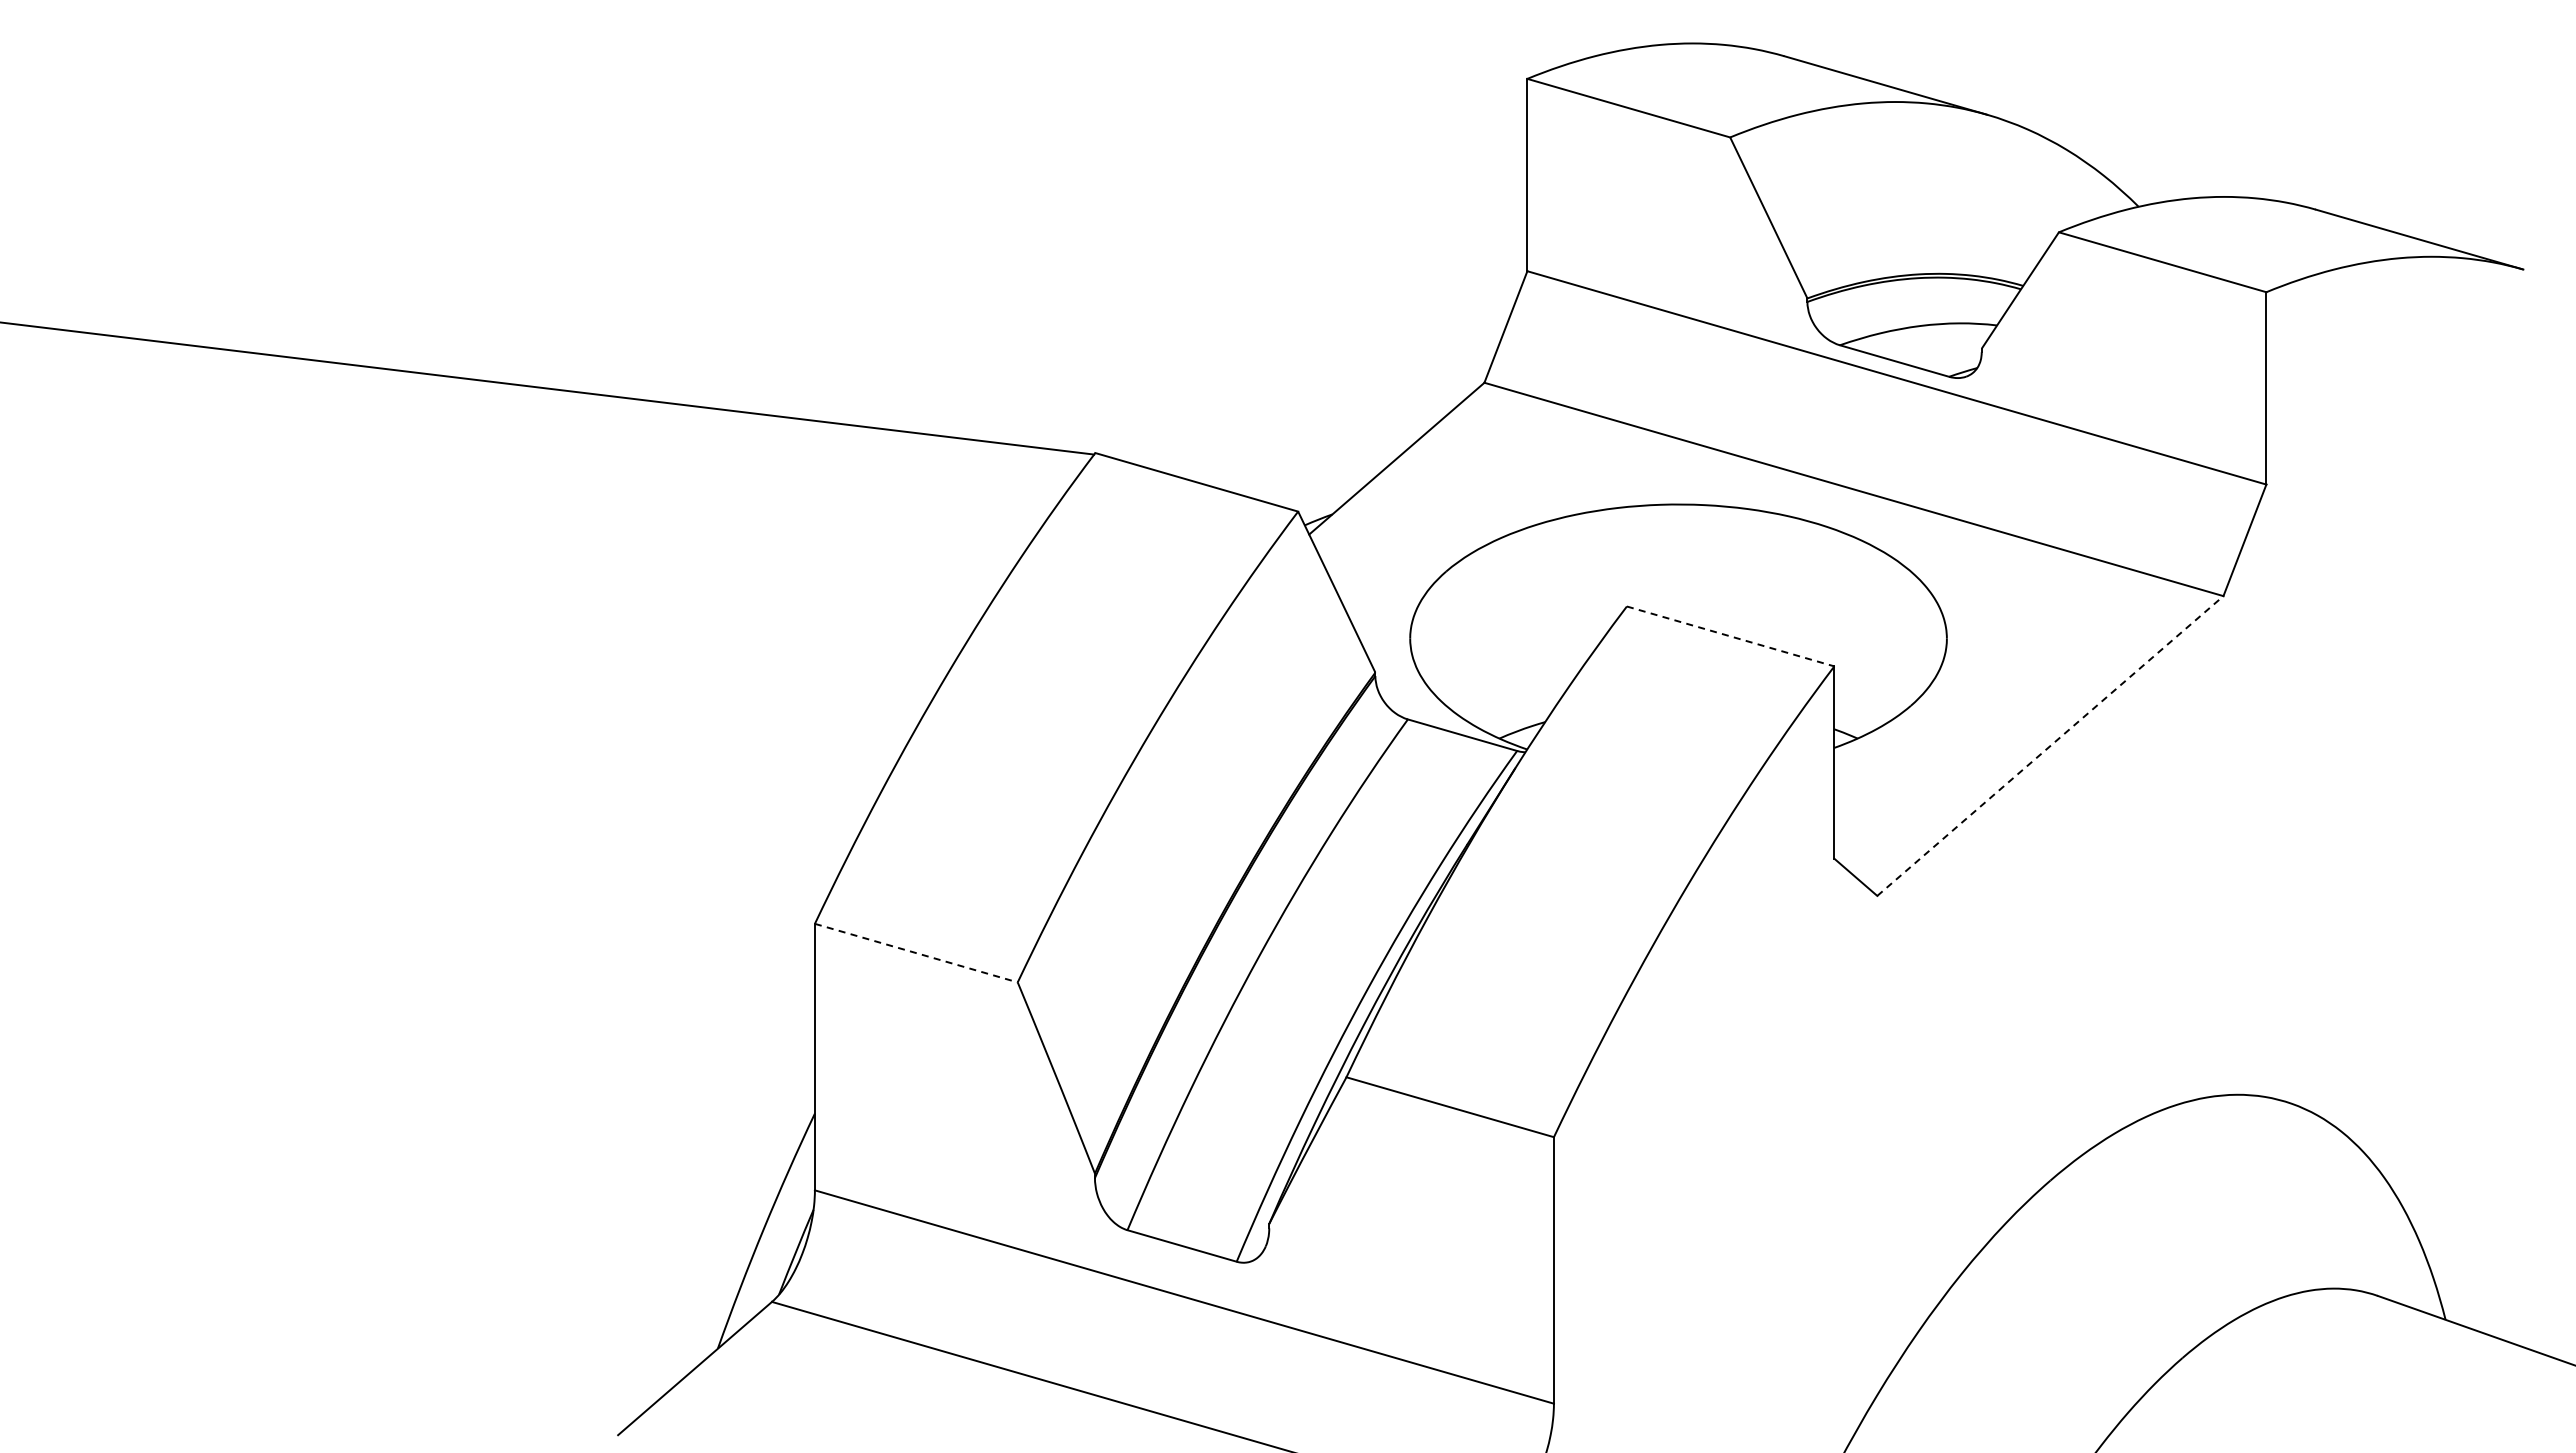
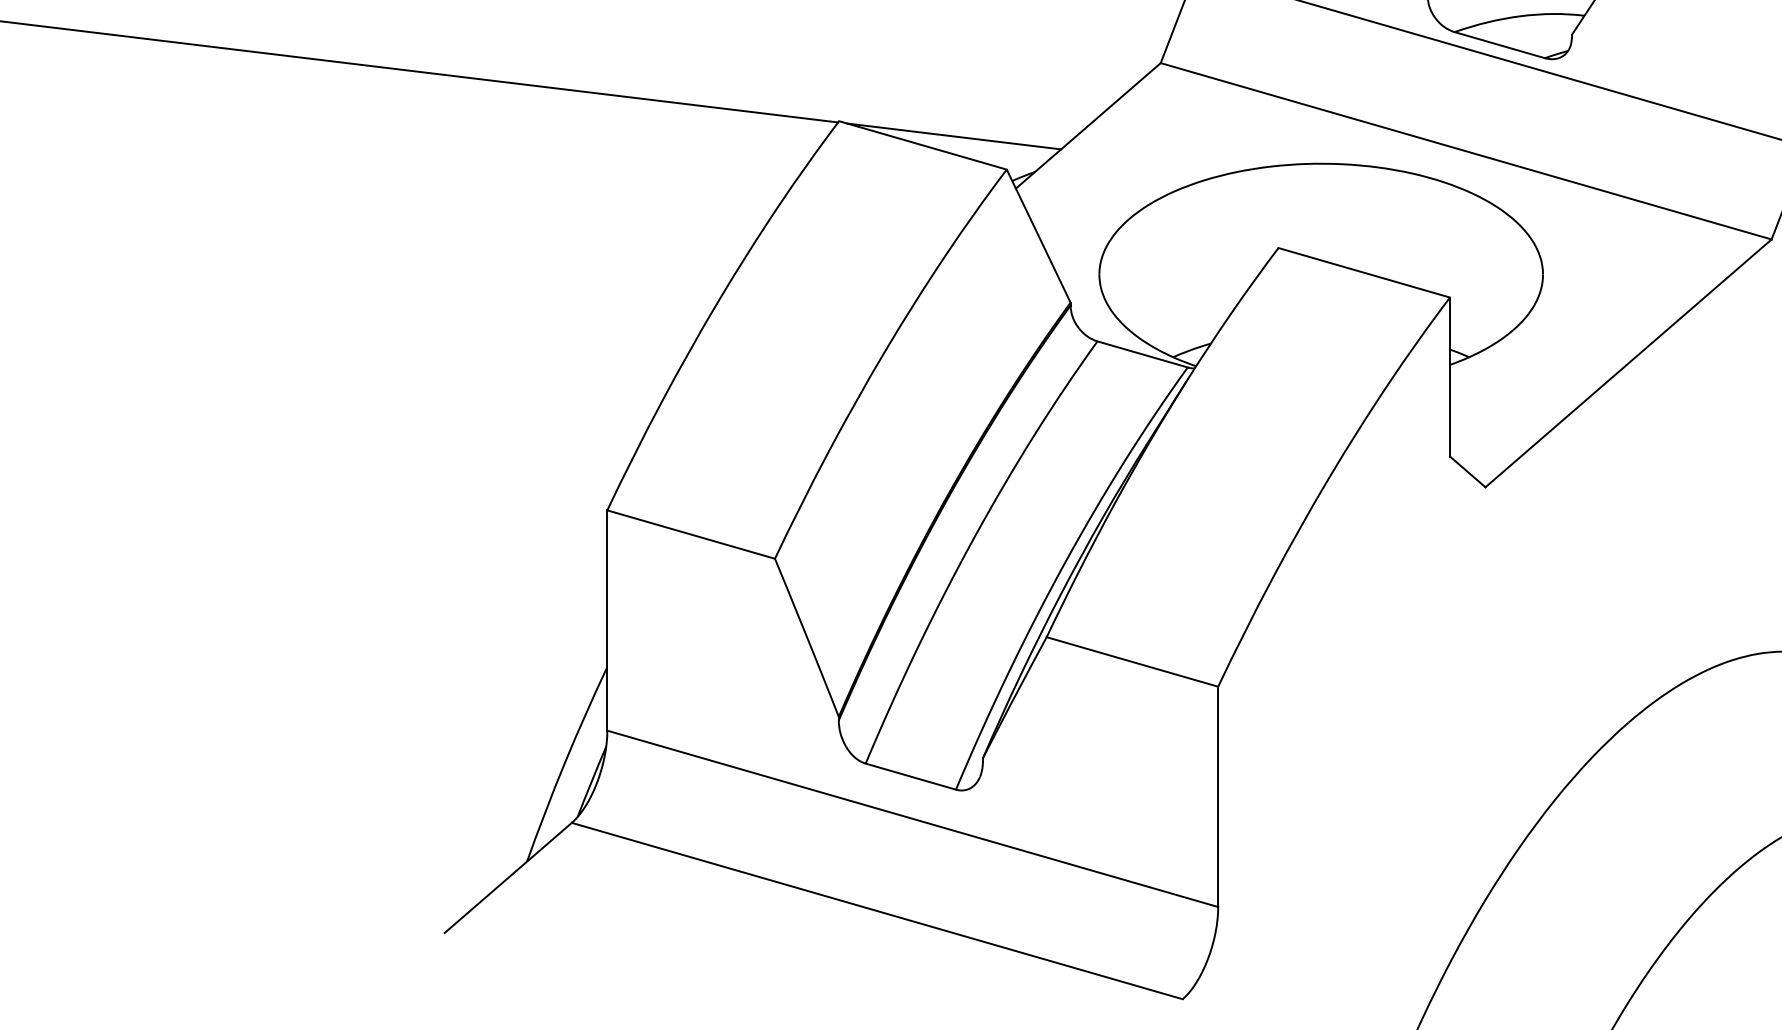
line: (1234, 471) -> (954, 136), added
line: (1730, 636) -> (1364, 272), dashed -> solid
line: (2050, 746) -> (1628, 363), dashed -> solid
line: (916, 953) -> (691, 534), dashed -> solid

